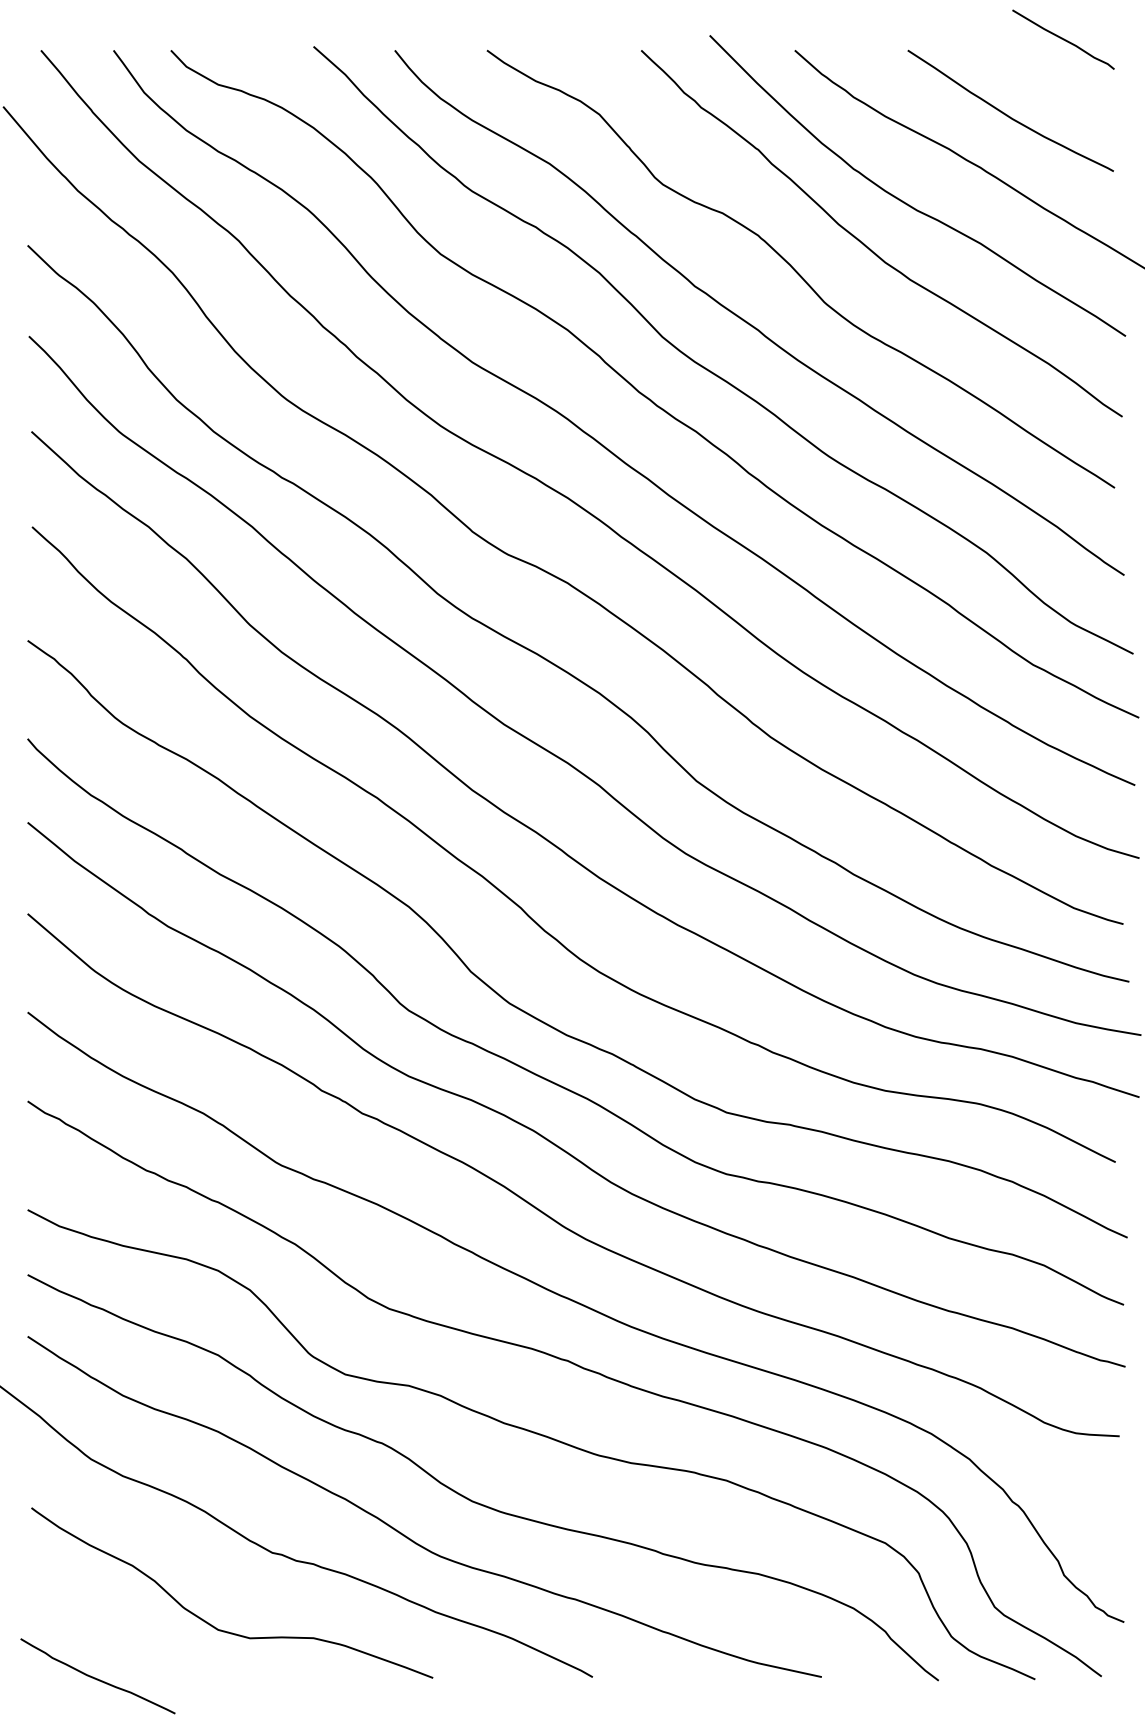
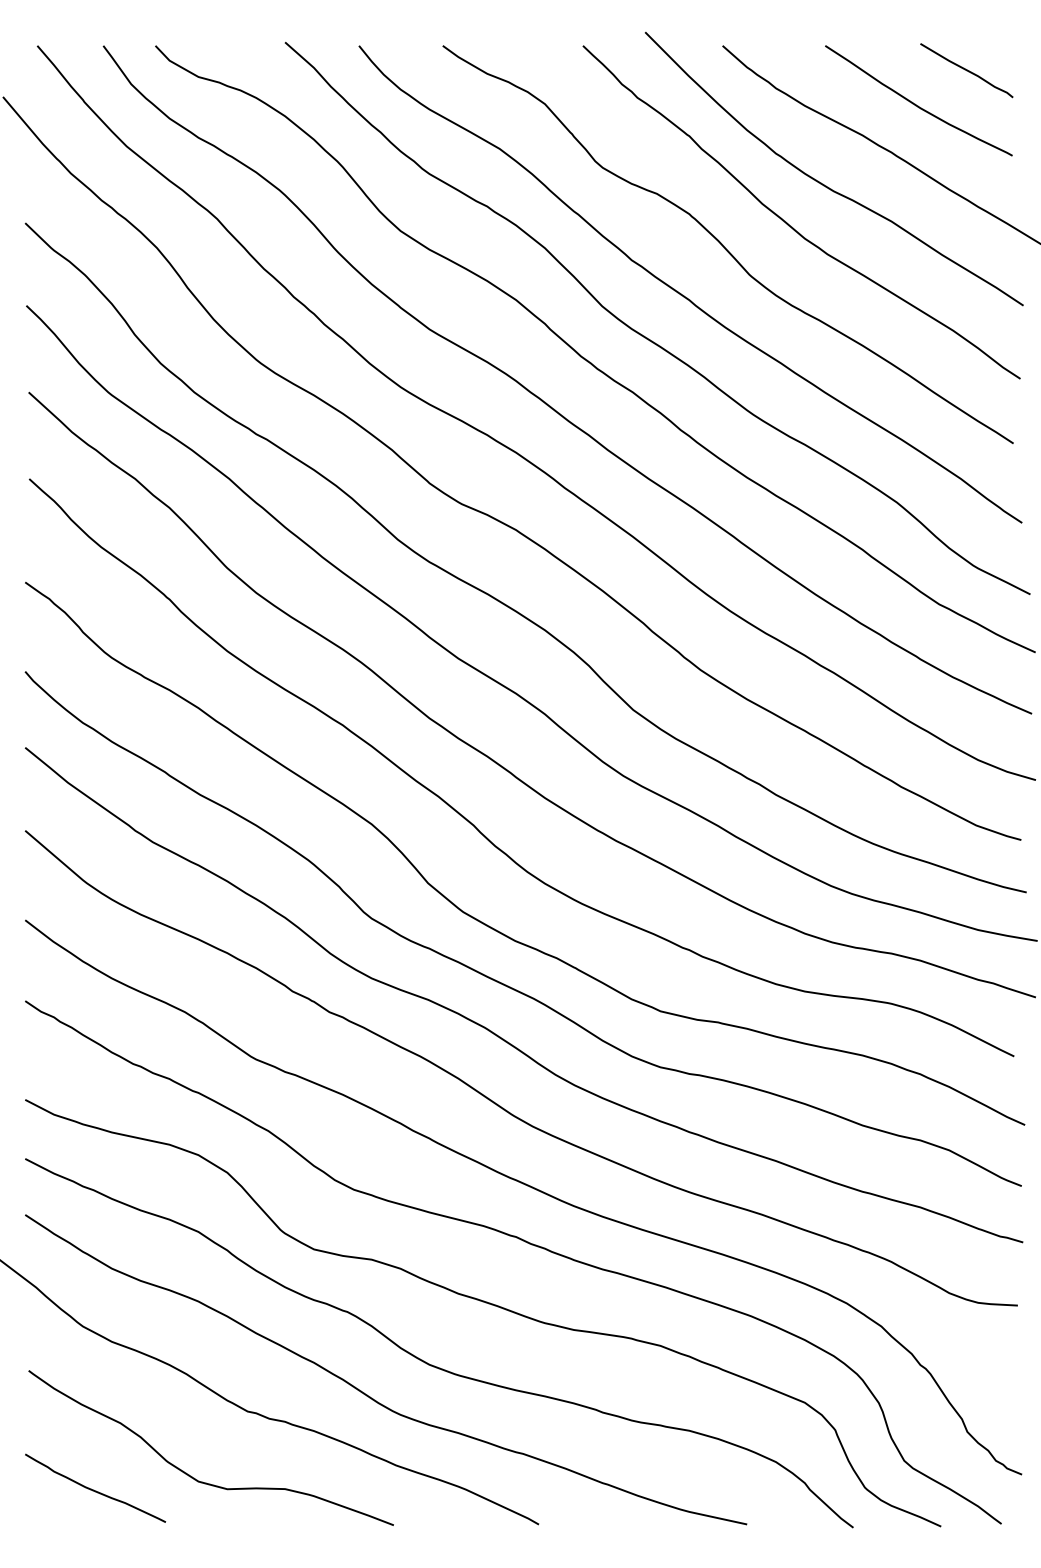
curve: (1063, 39) -> (966, 70), moved
curve: (97, 1678) -> (95, 1490), moved

